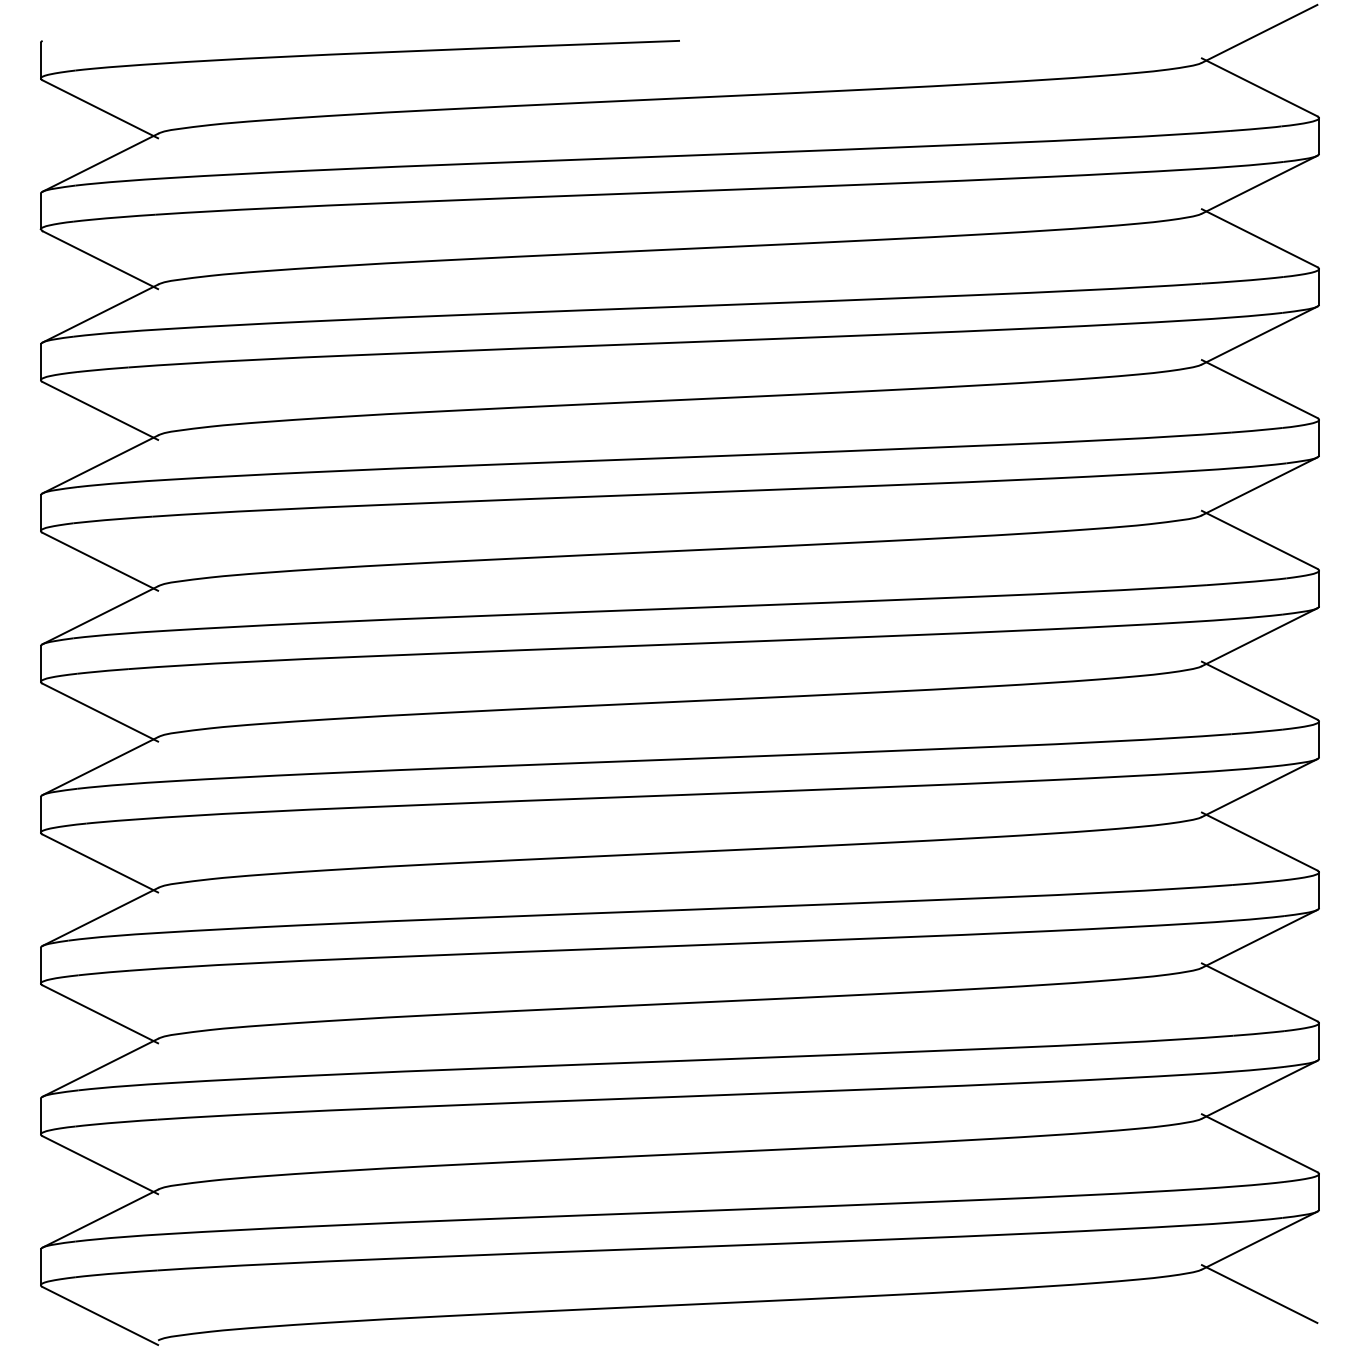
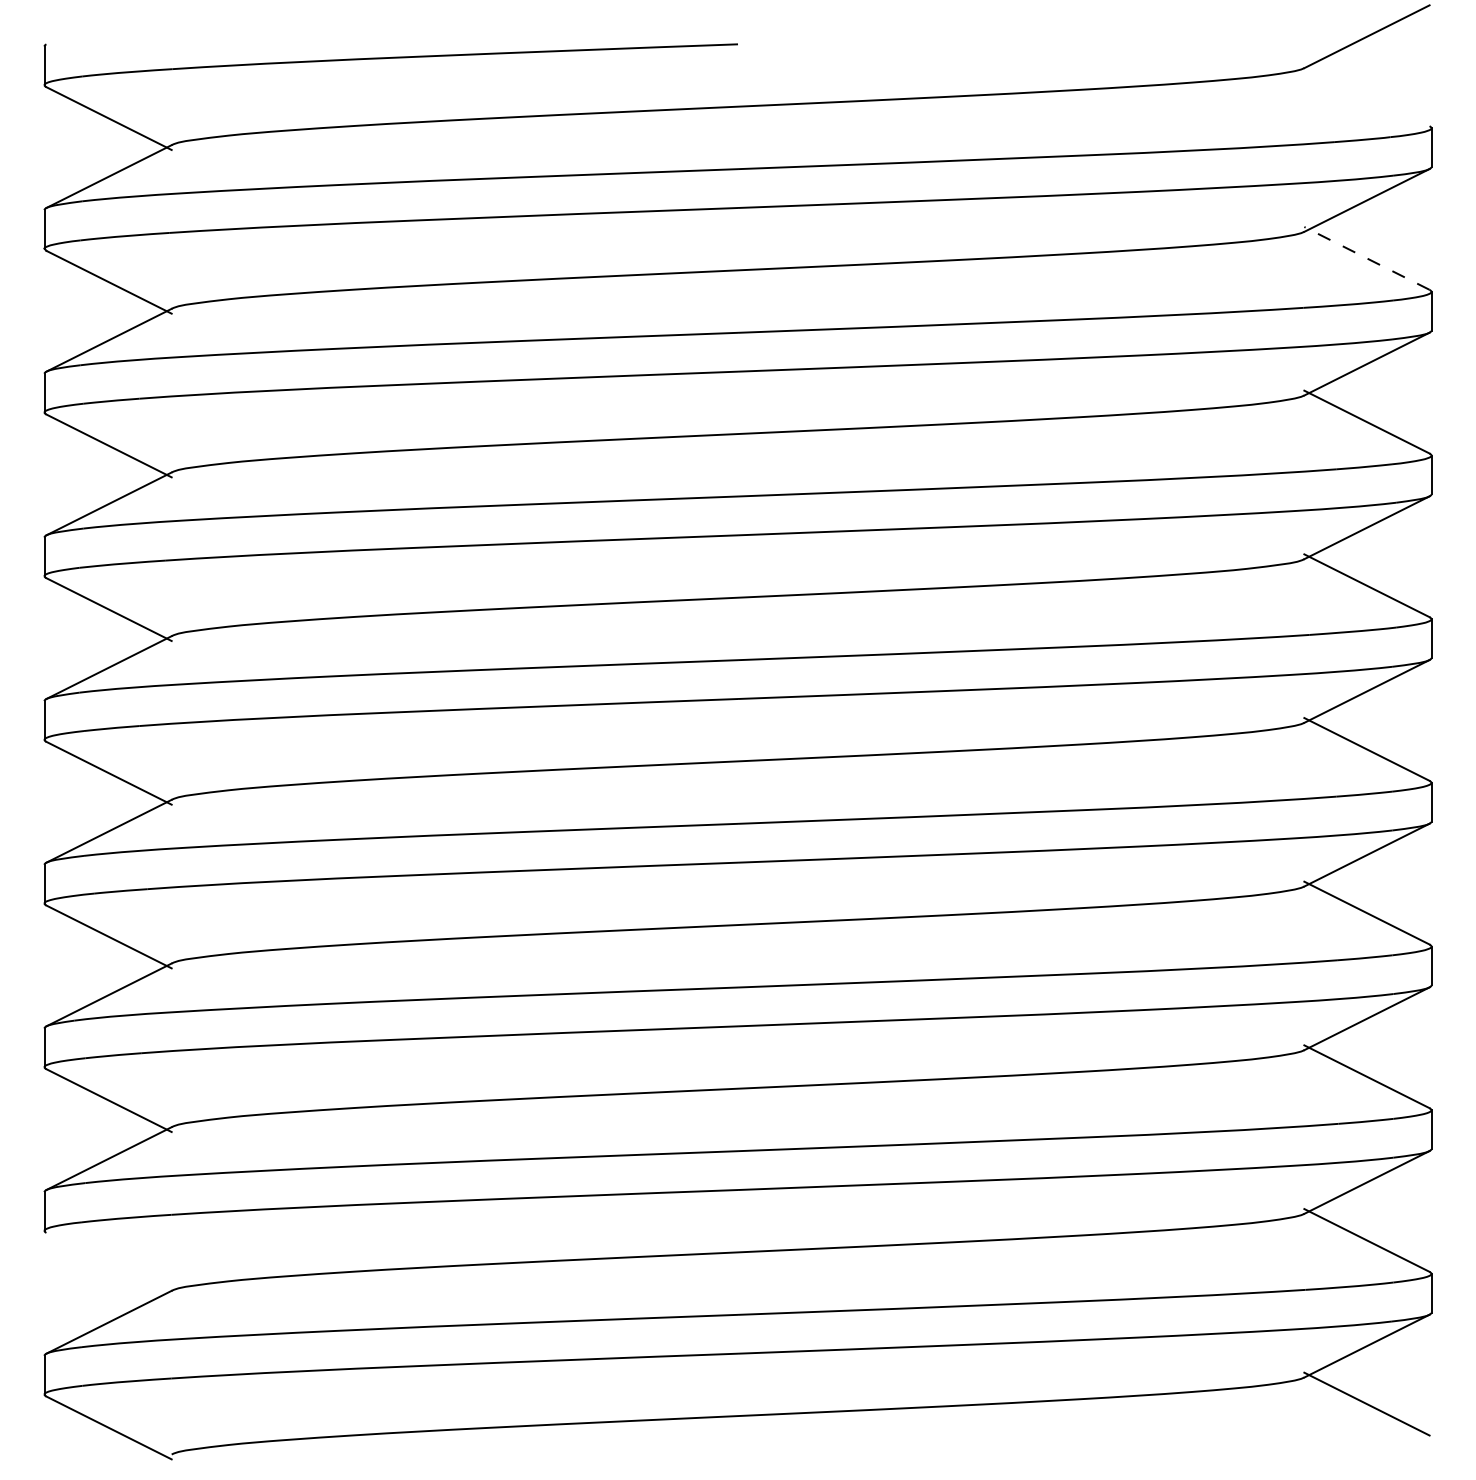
line: (1259, 87) -> (1366, 94), removed
line: (1259, 238) -> (1366, 258), solid -> dashed
line: (99, 1164) -> (108, 1263), removed

